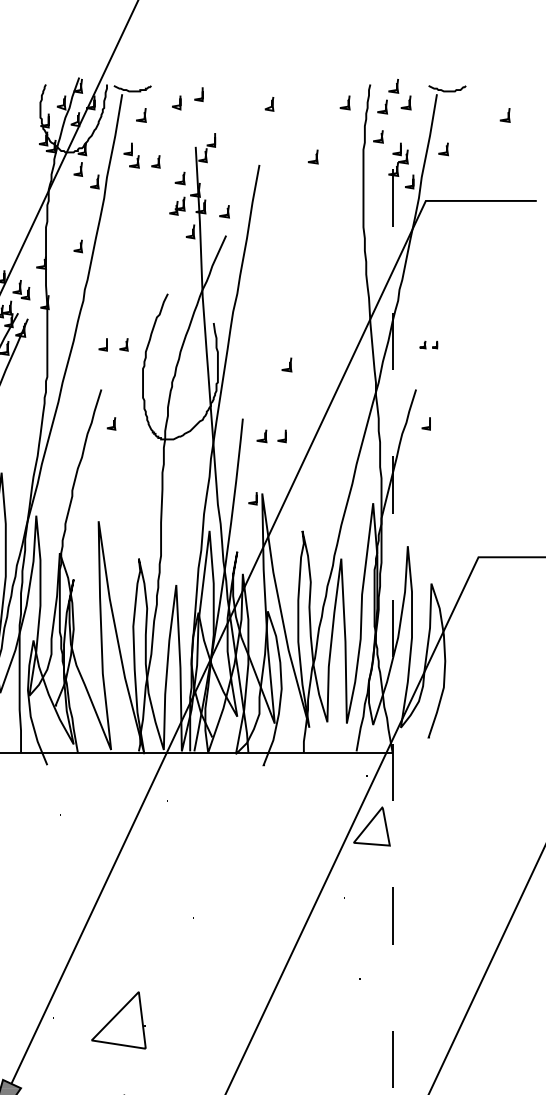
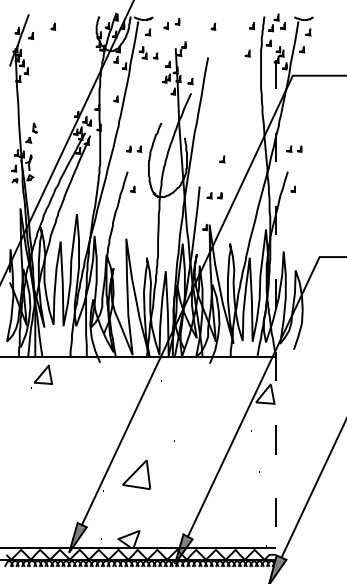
line: (507, 116) -> (309, 32), moved
line: (315, 157) -> (248, 53), moved
part: (429, 343) -> (294, 148), size x1.67
part: (118, 1019) -> (136, 474), moved

